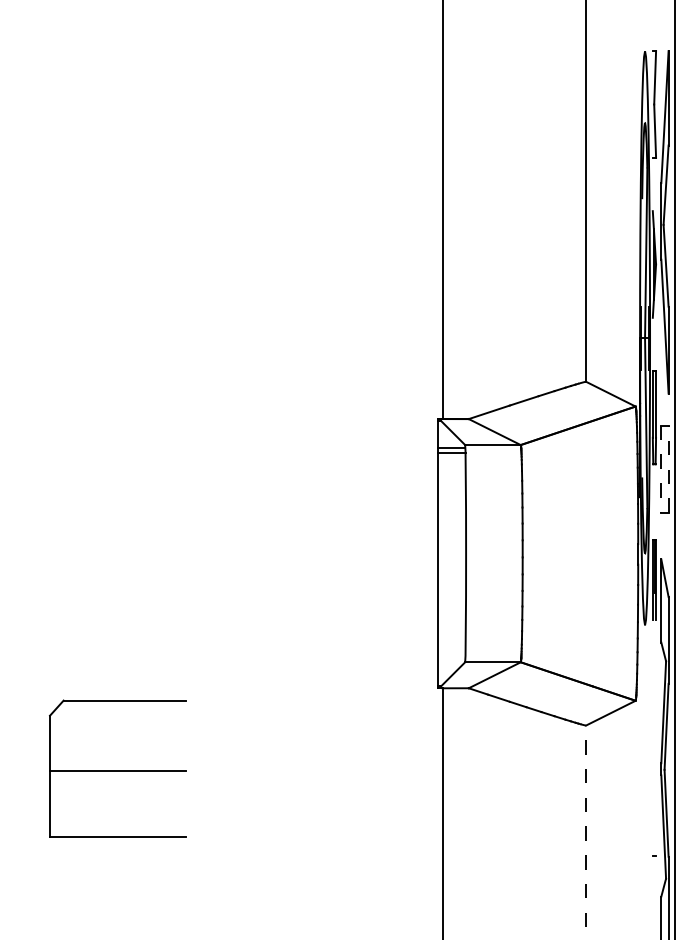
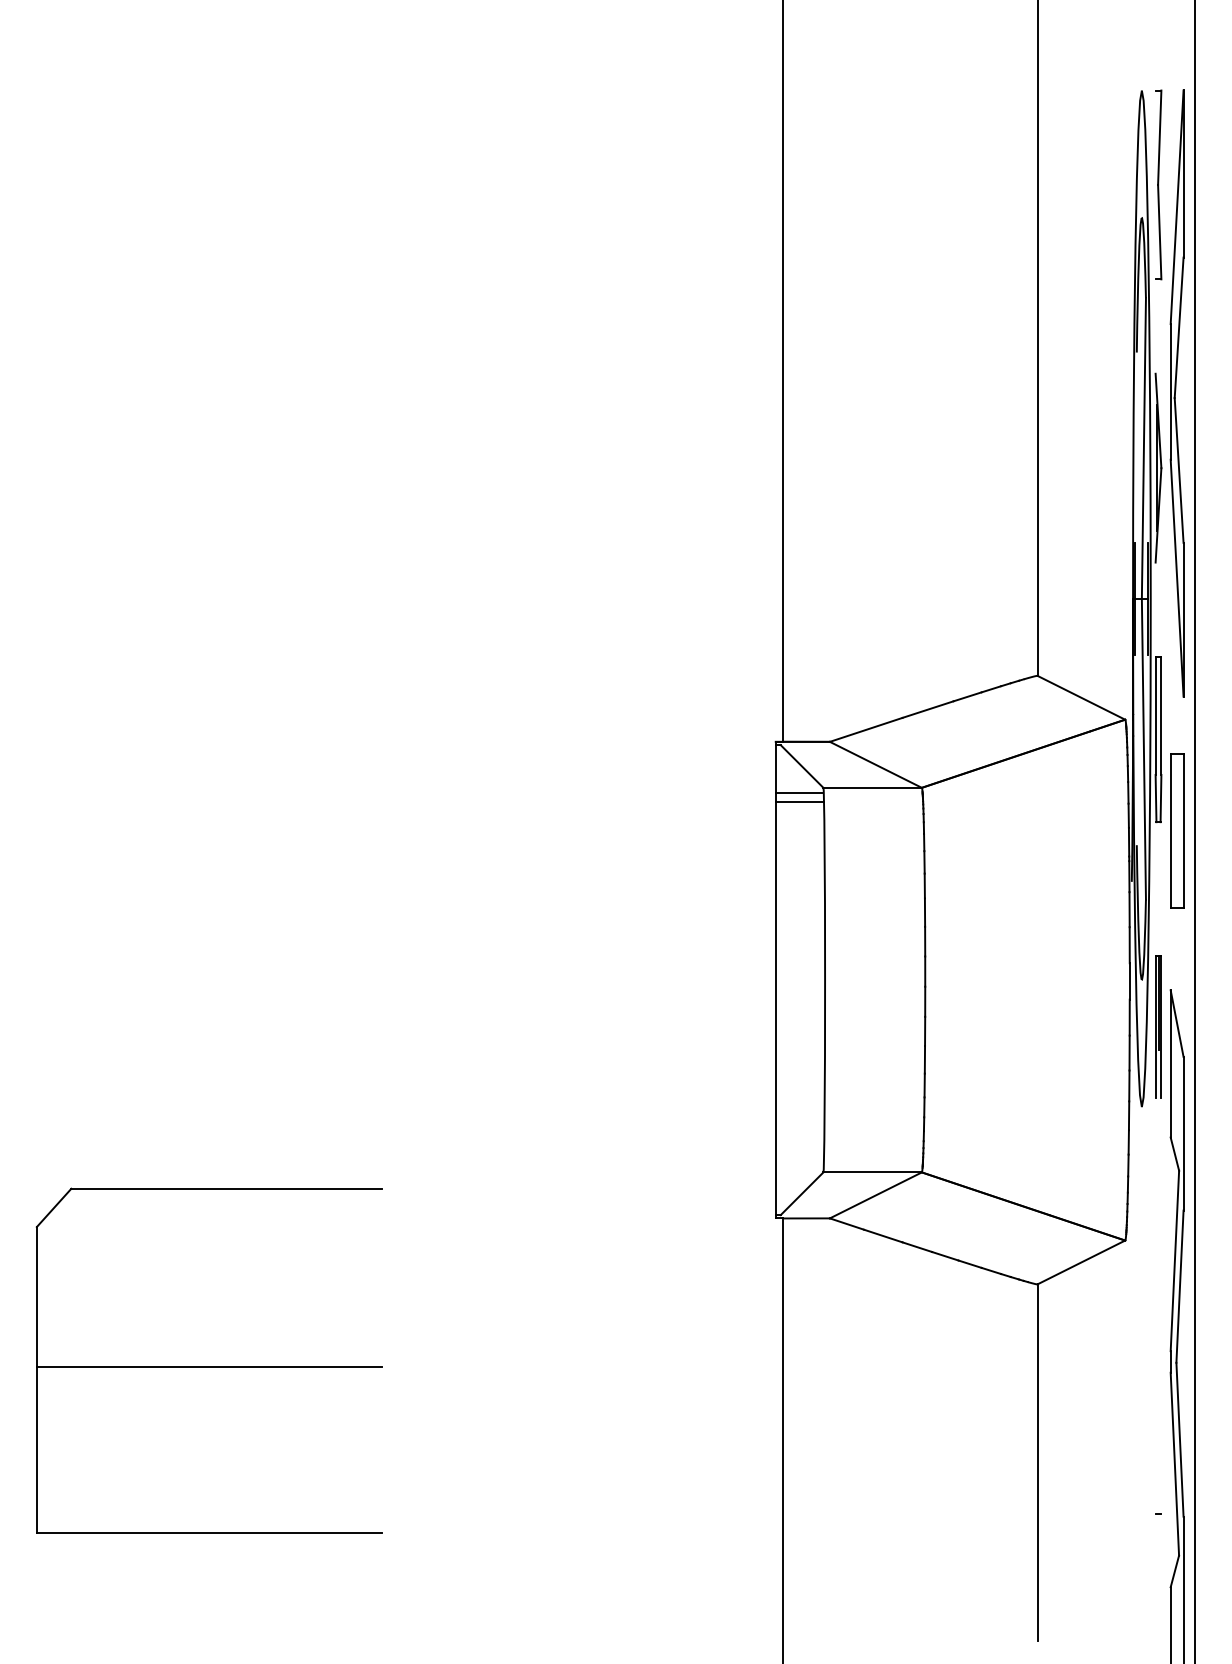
line: (668, 468) -> (1183, 829), dashed -> solid
line: (661, 469) -> (1170, 831), dashed -> solid
part: (117, 768) -> (207, 1360), size x1.43
line: (586, 826) -> (1038, 1463), dashed -> solid

